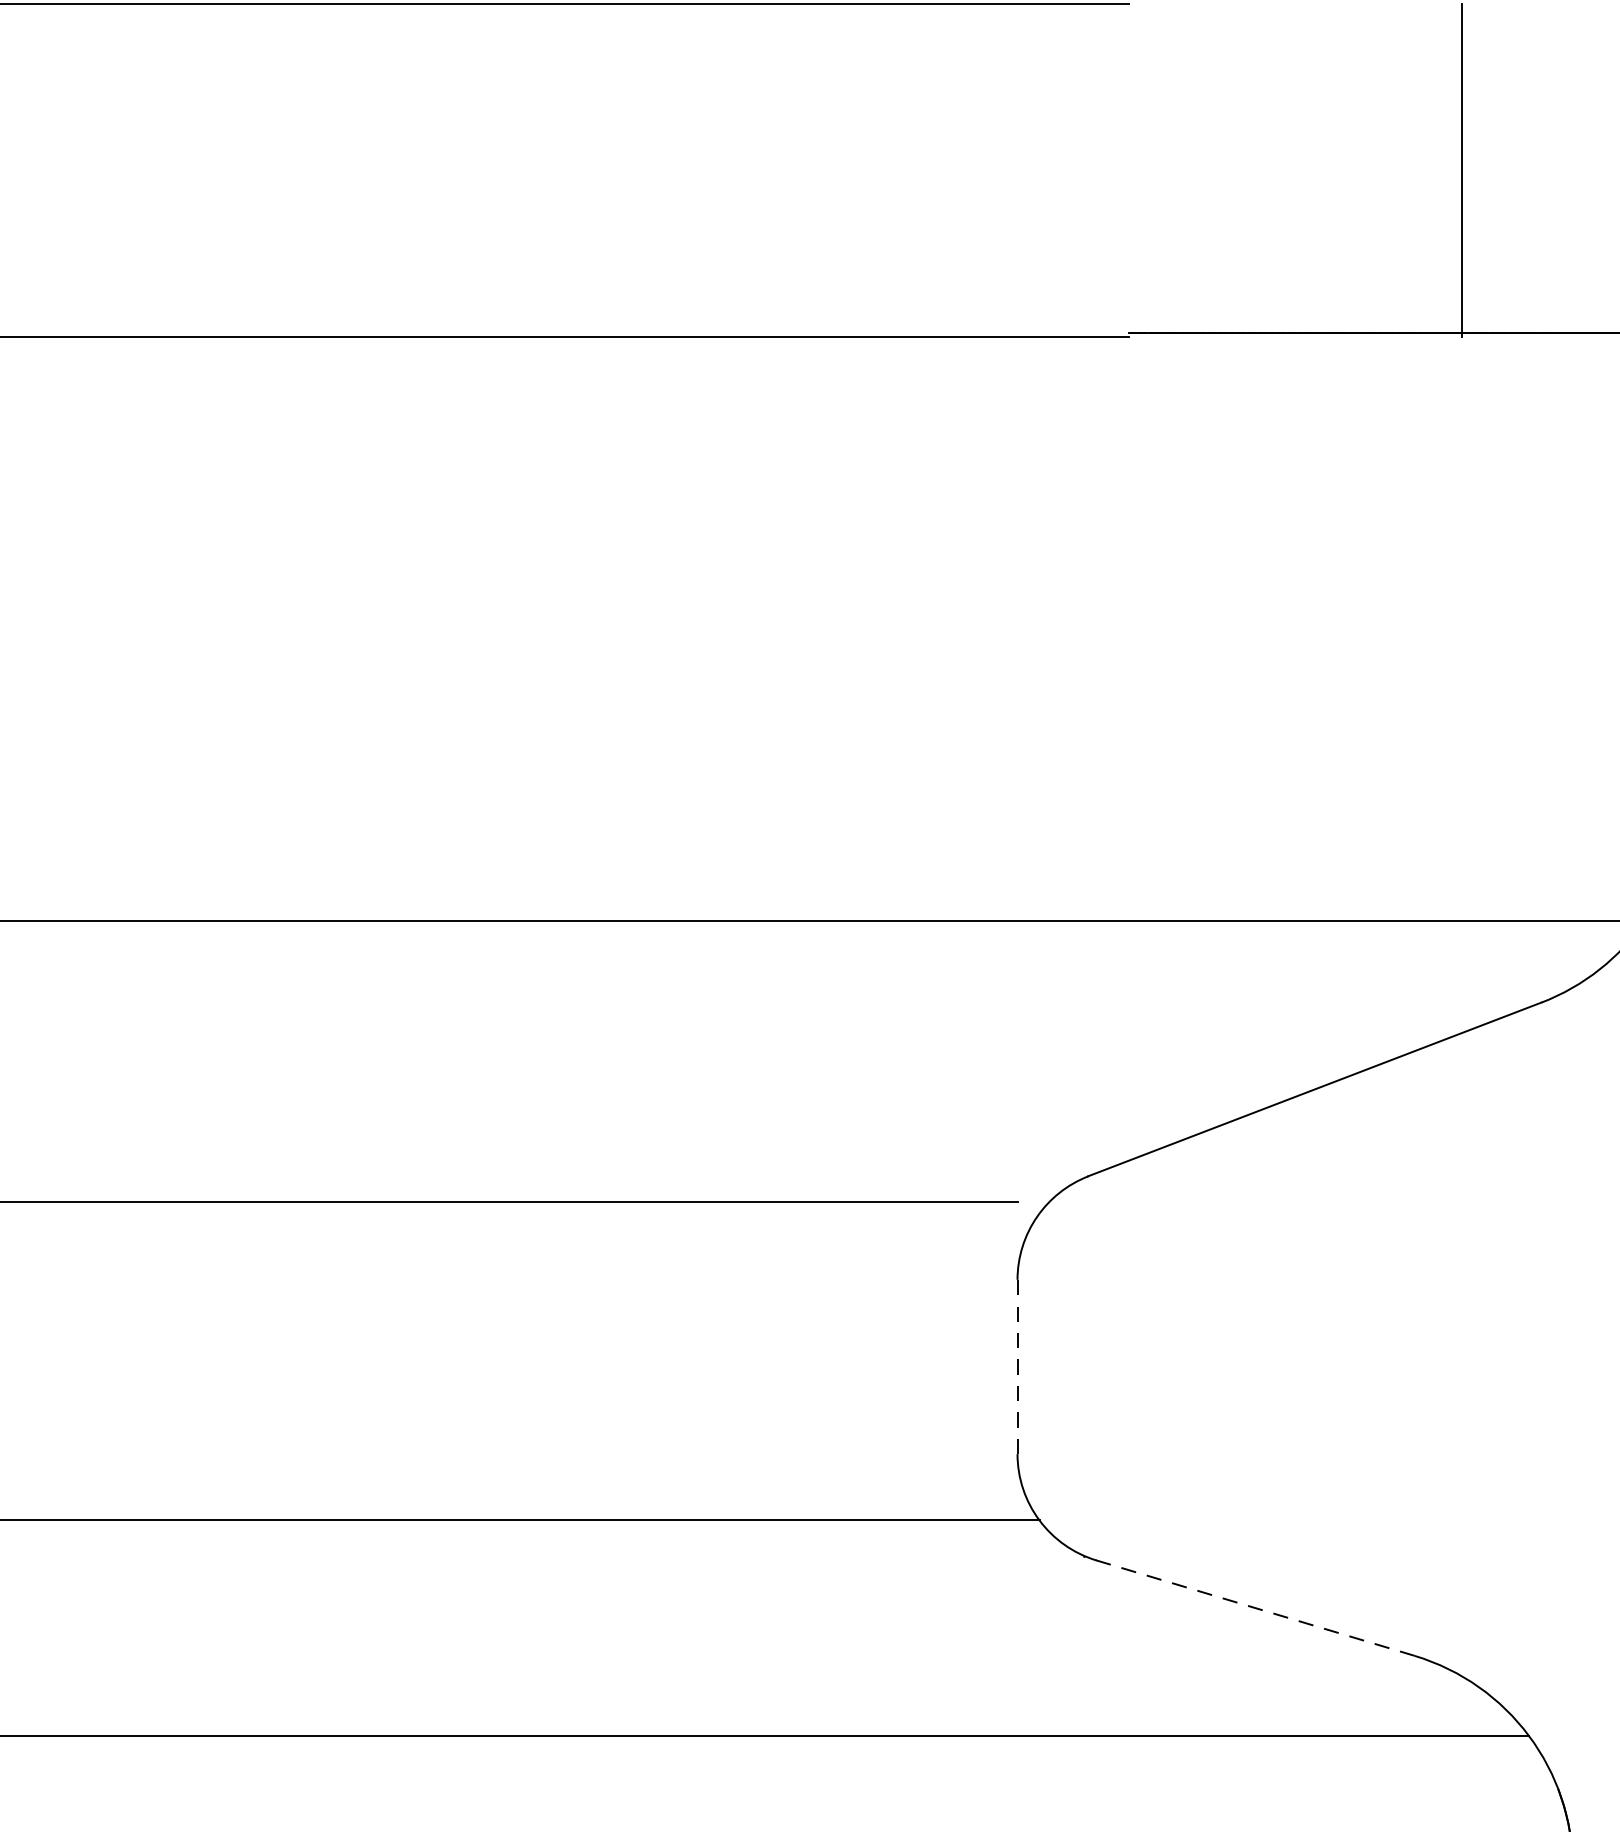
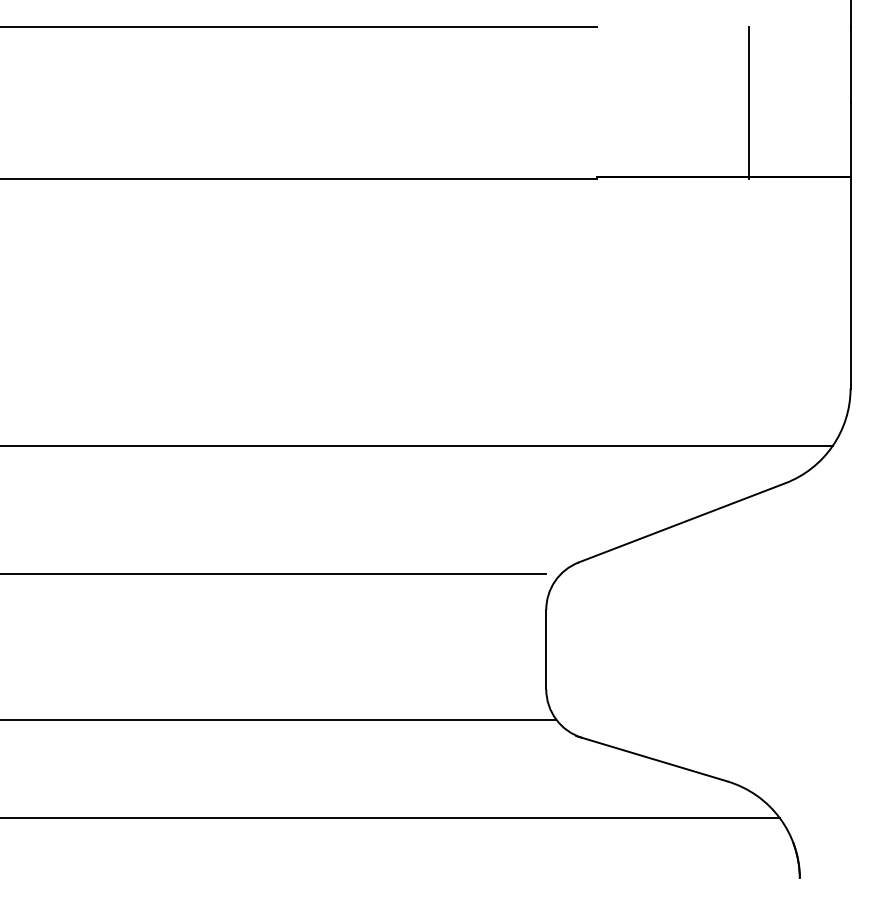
line: (1018, 1366) -> (546, 649), dashed -> solid
line: (1248, 1605) -> (651, 758), dashed -> solid

